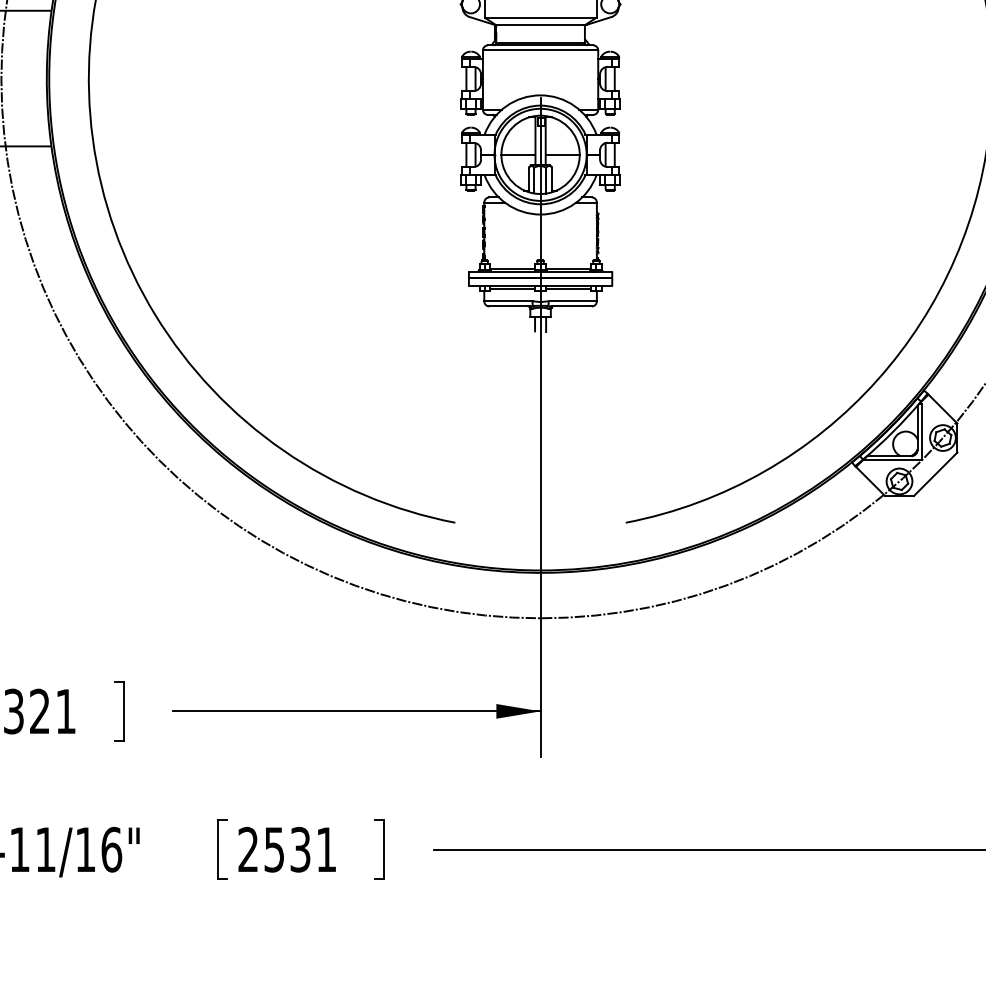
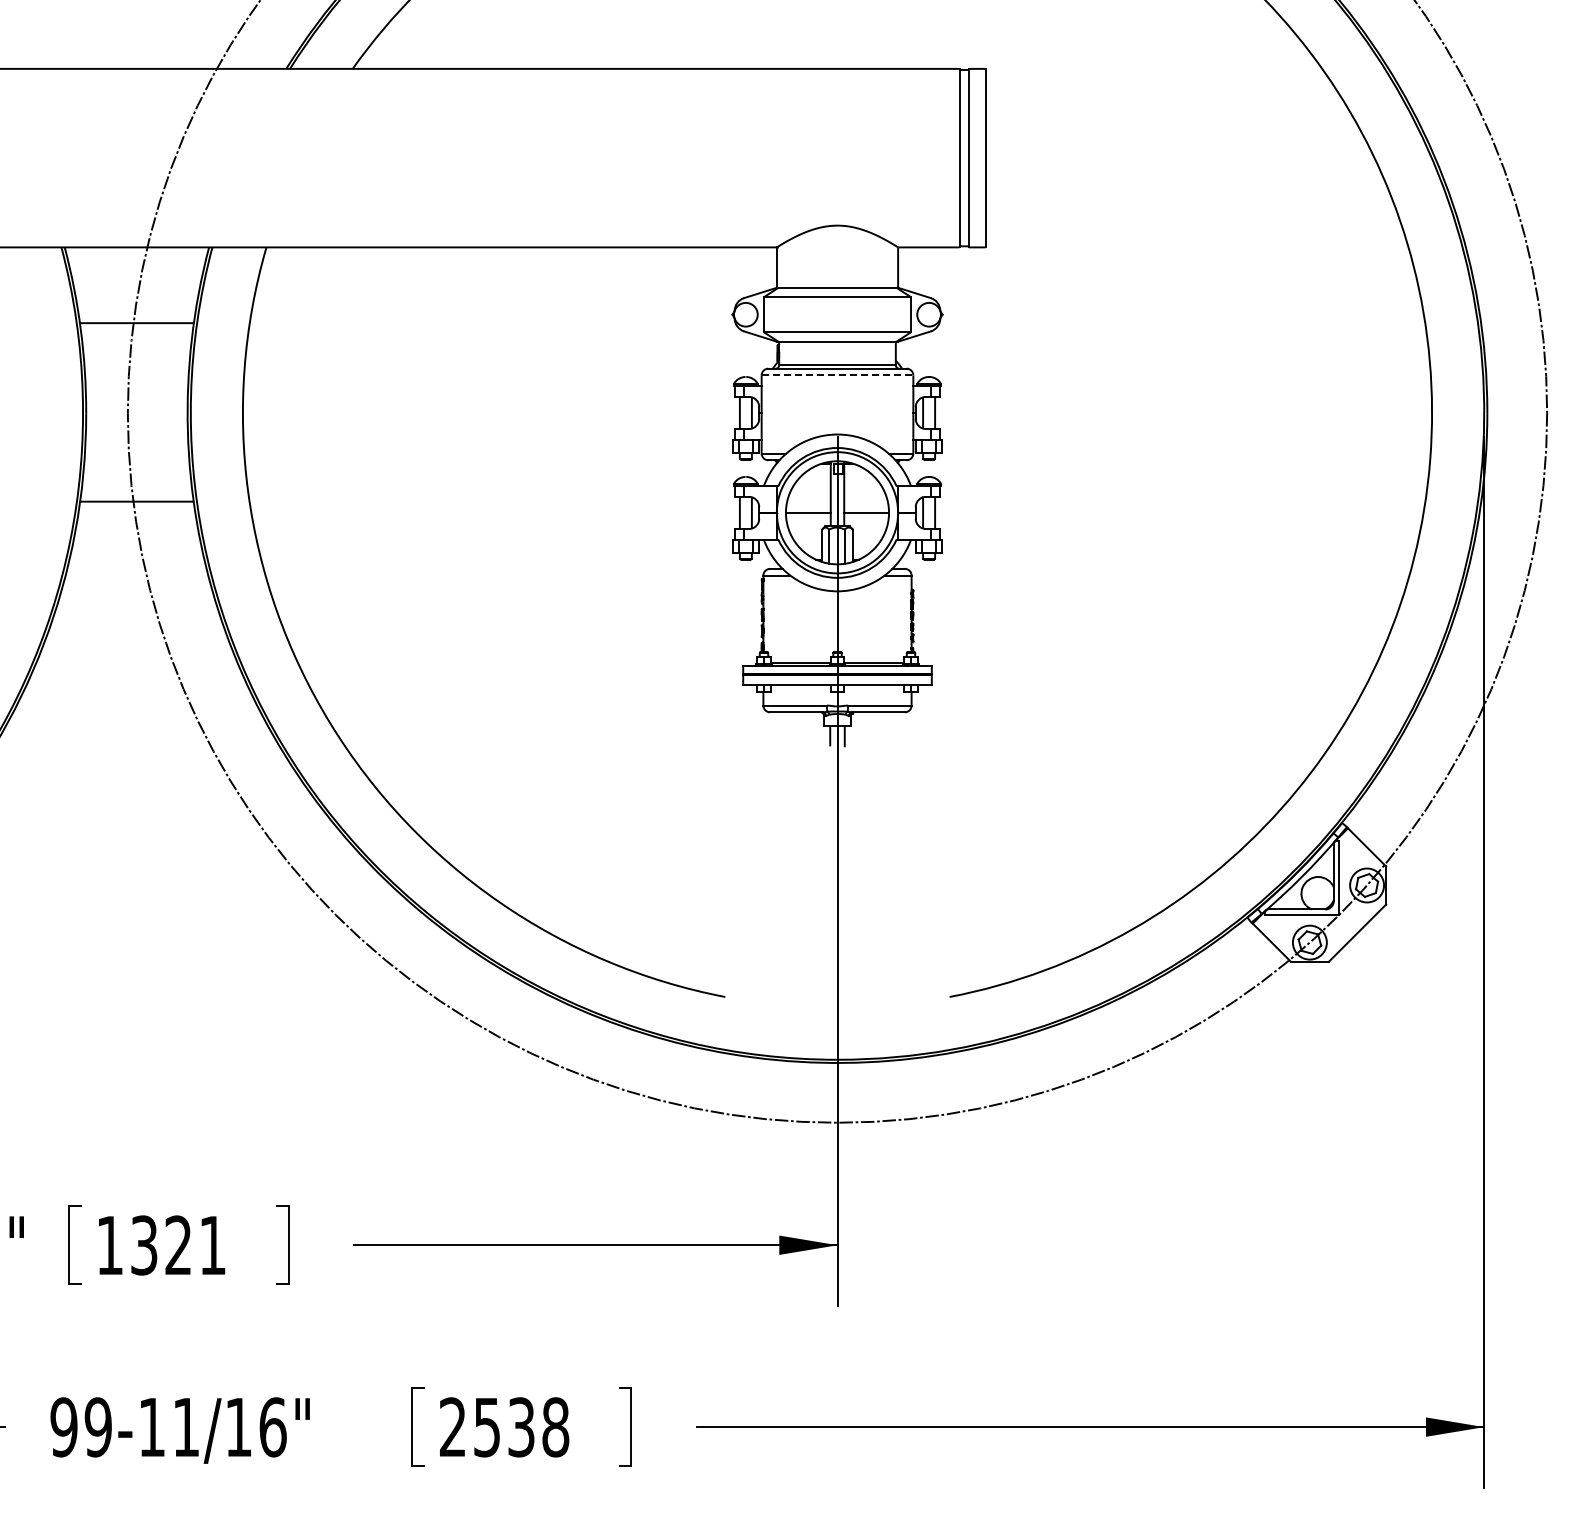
line: (540, 50) -> (837, 375), solid -> dashed
line: (512, 288) -> (800, 688), removed
line: (568, 288) -> (874, 688), removed
text: (326, 849) -> (555, 1427), 2531 -> 2538

